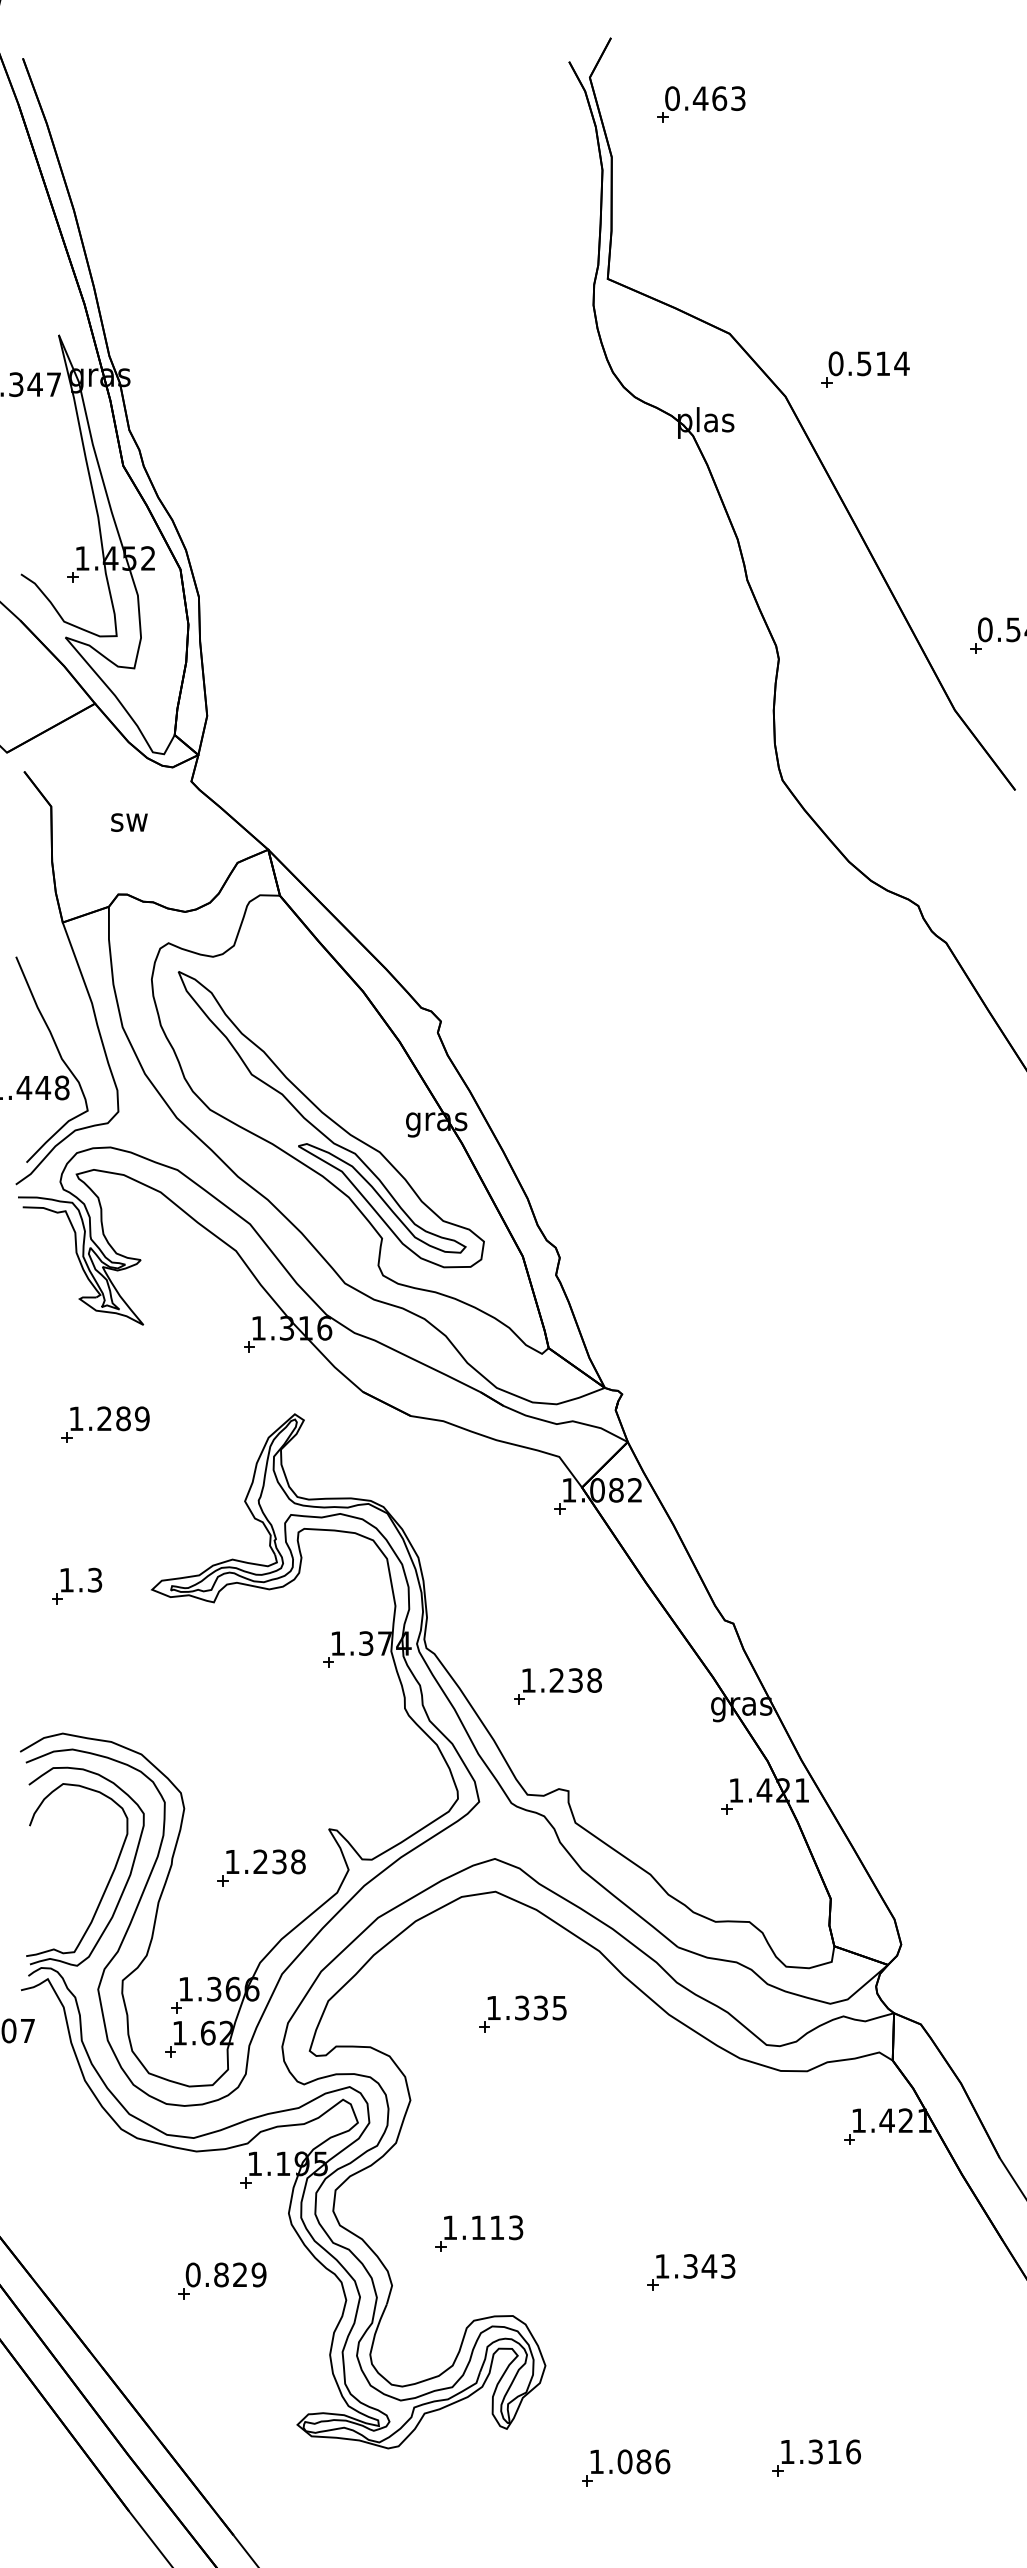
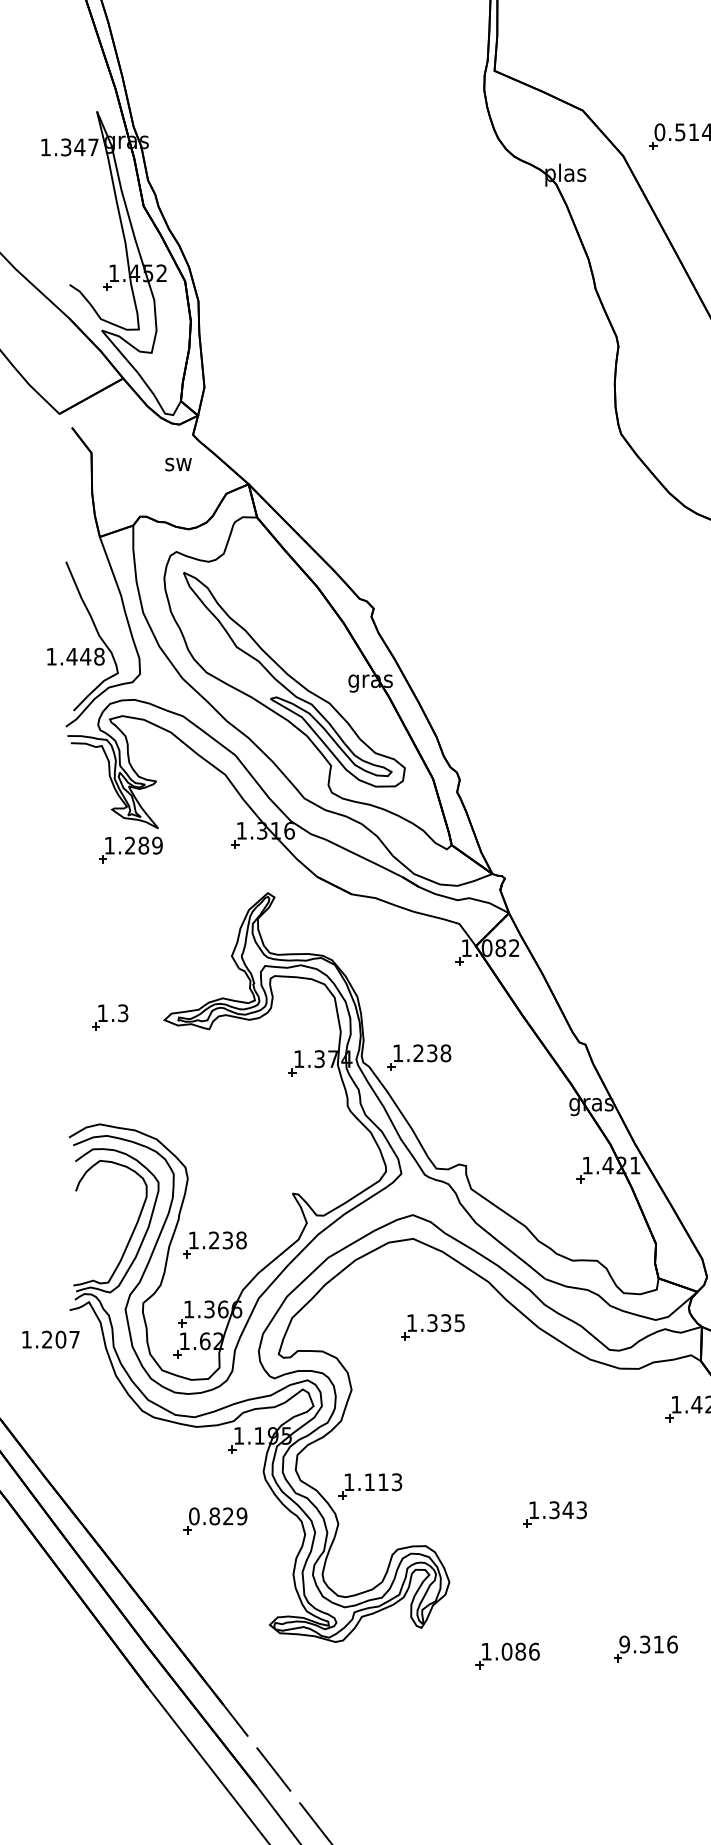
text: (129, 822) -> (178, 464), moved
part: (105, 1424) -> (130, 849), moved
part: (557, 1686) -> (419, 1057), moved
part: (261, 1867) -> (214, 1244), moved
part: (479, 2233) -> (370, 1486), moved
text: (787, 2451) -> (624, 1644), 1.316 -> 9.316

